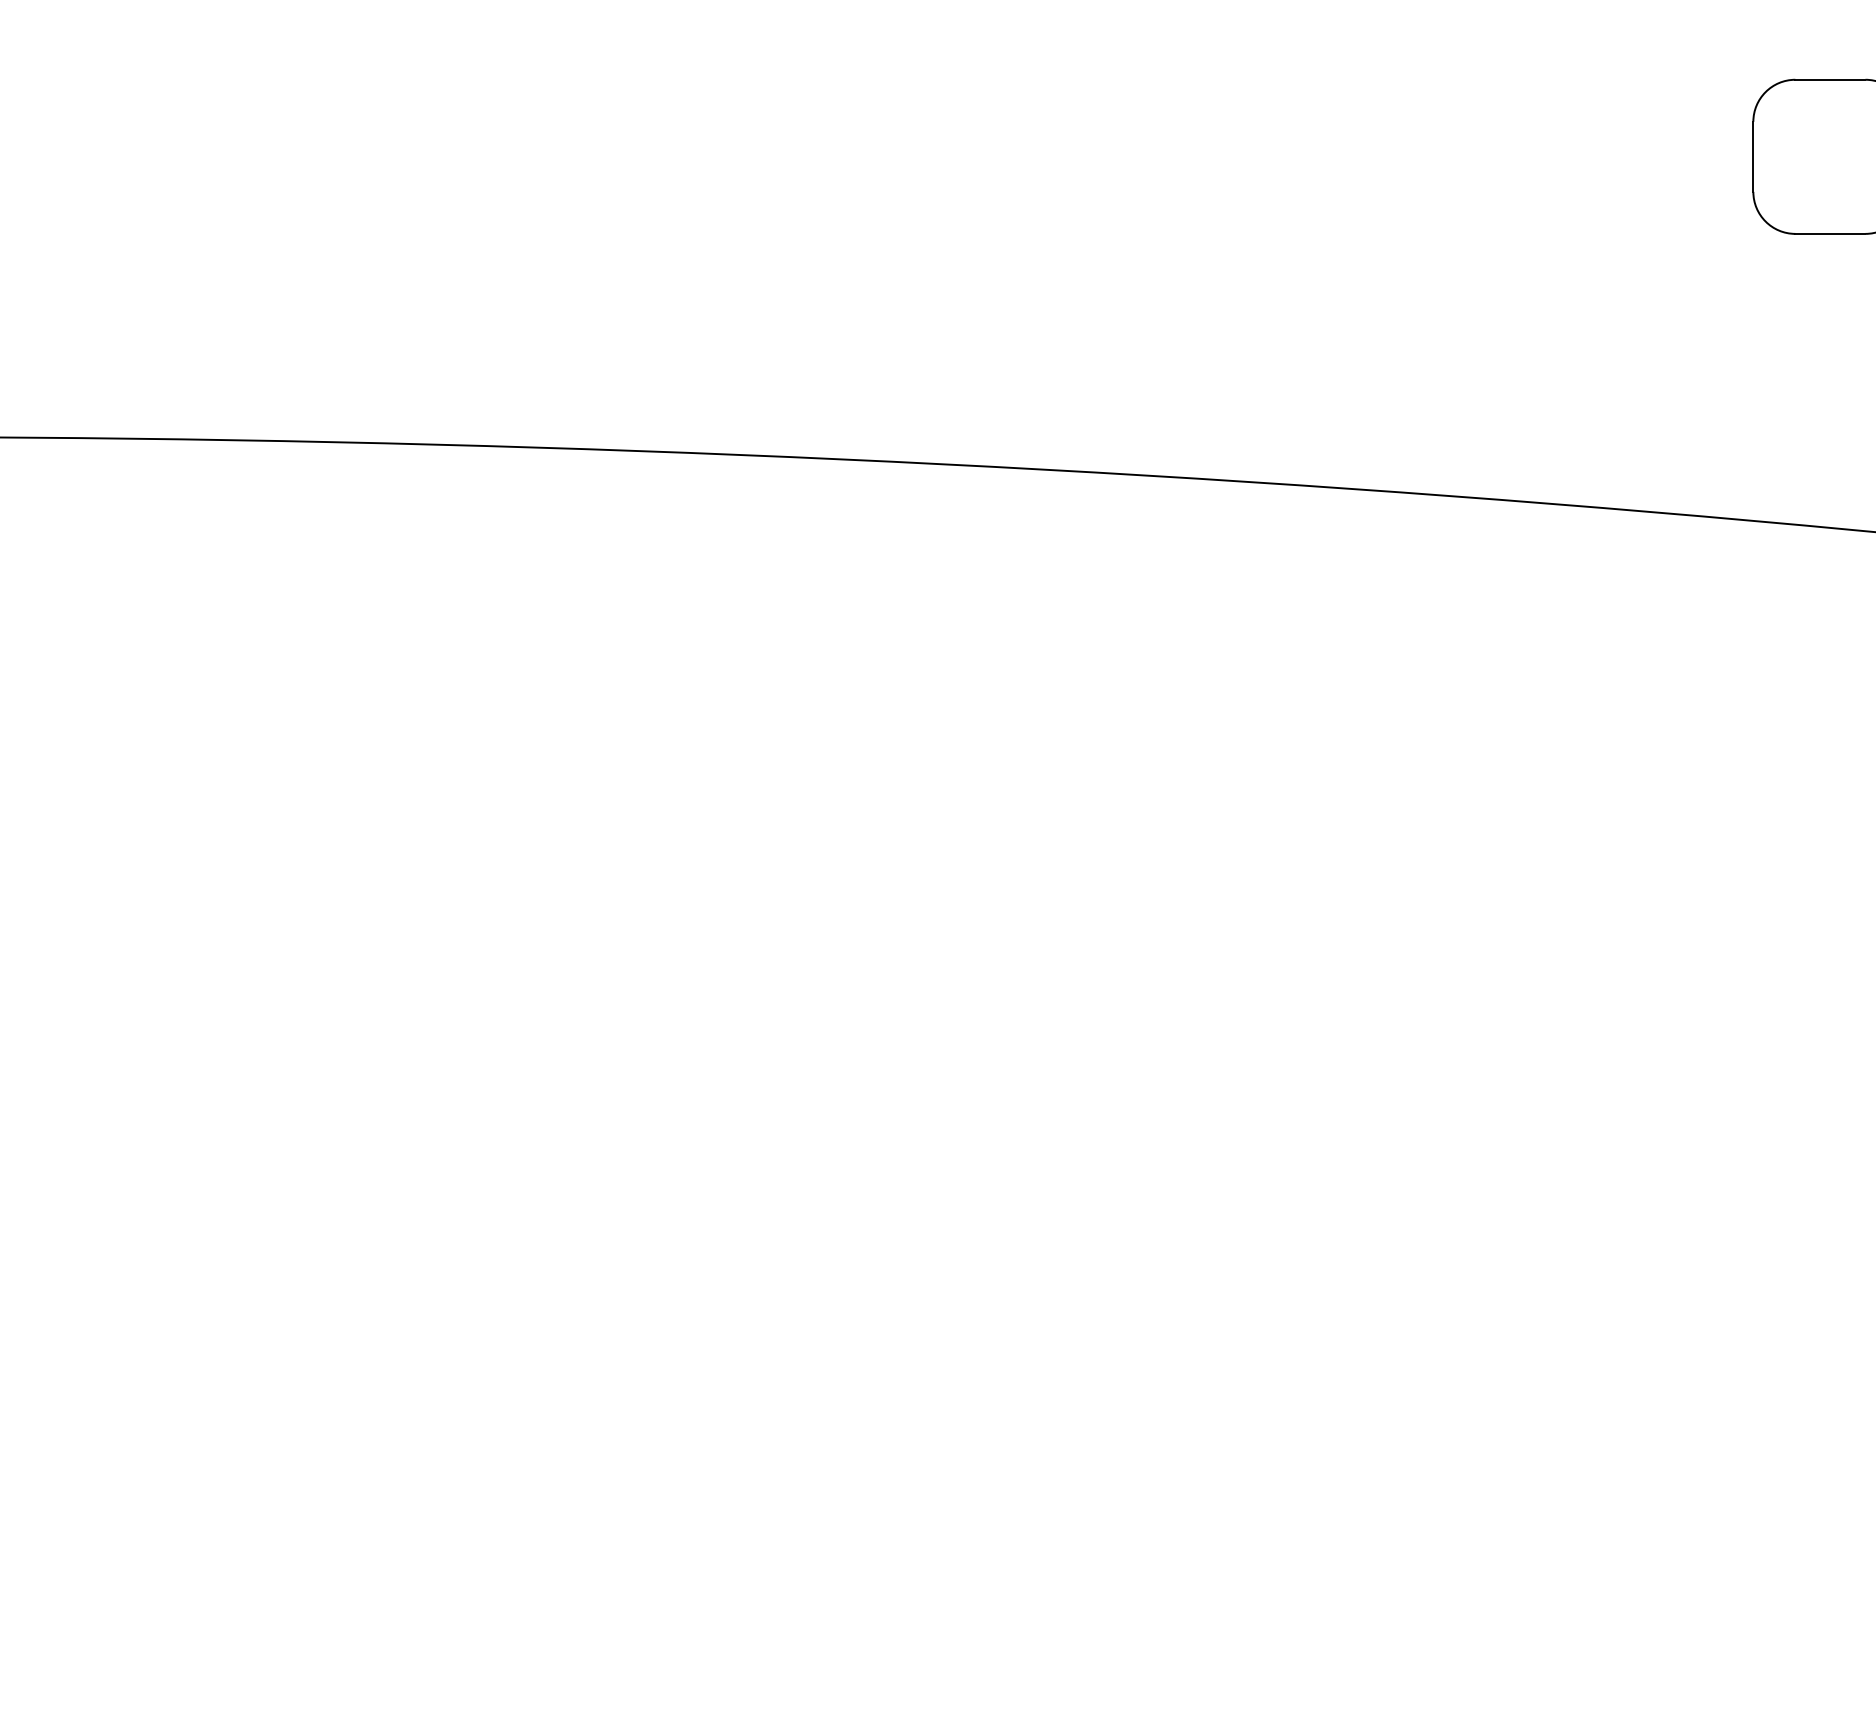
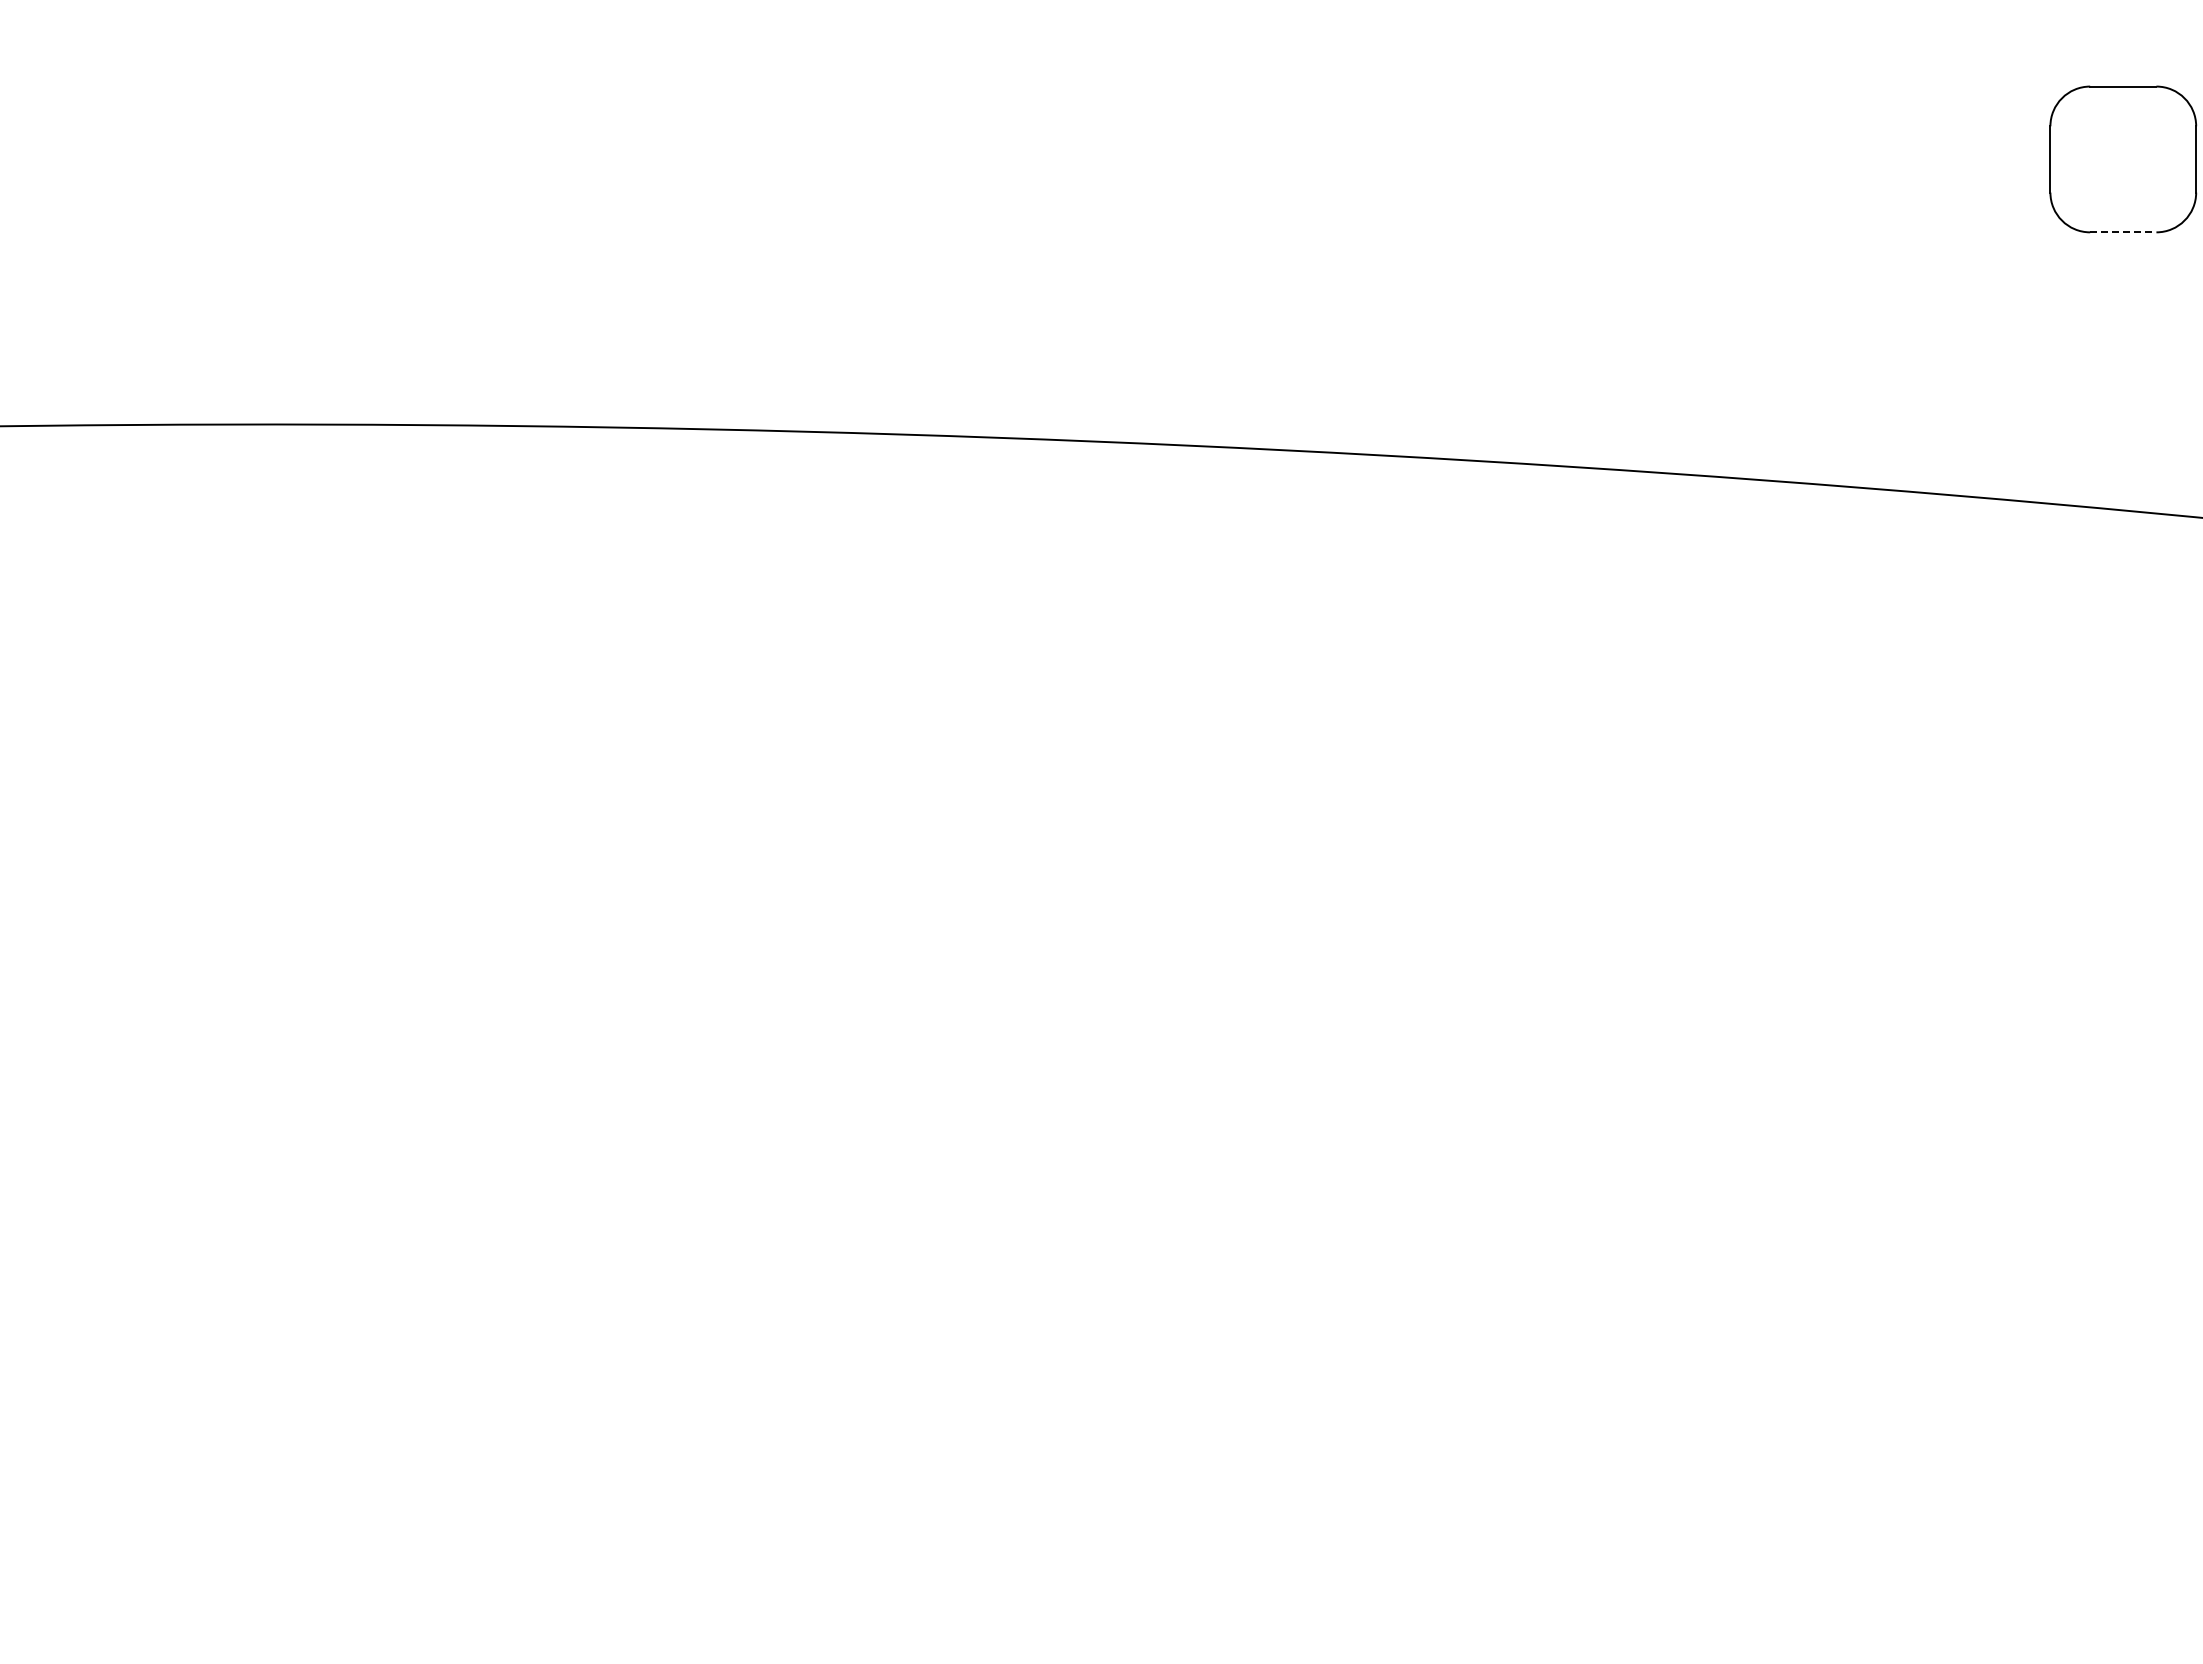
line: (1830, 234) -> (2123, 232), solid -> dashed

